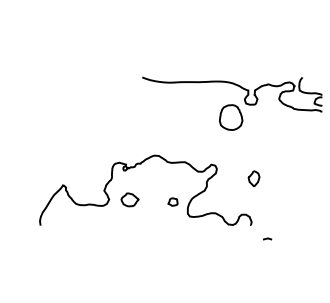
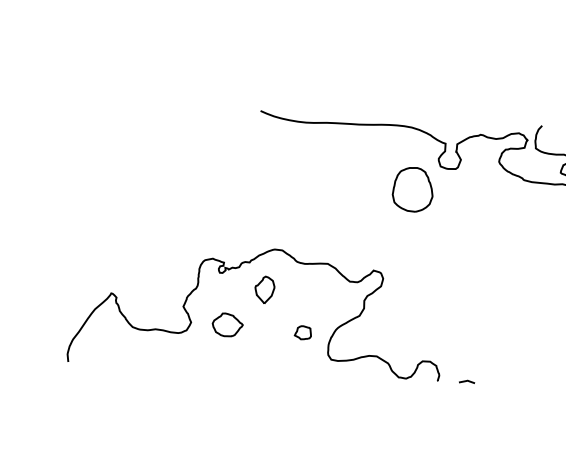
part: (253, 178) -> (263, 289), moved
curve: (267, 238) -> (466, 380), moved

